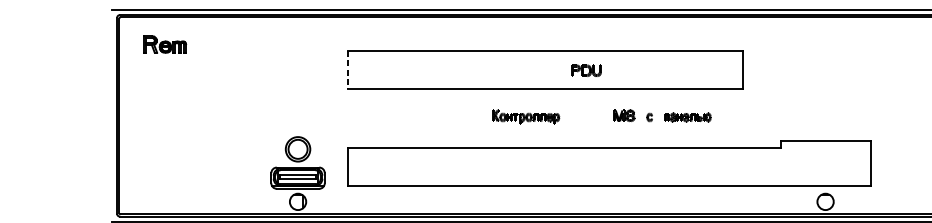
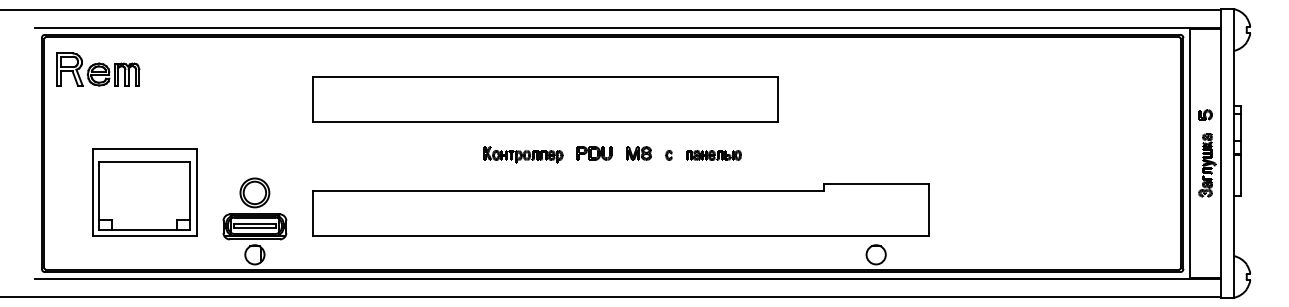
part: (165, 44) -> (98, 69), size x1.67
line: (347, 70) -> (313, 100), dashed -> solid
part: (586, 70) -> (594, 153), moved
part: (204, 148) -> (144, 192), added

